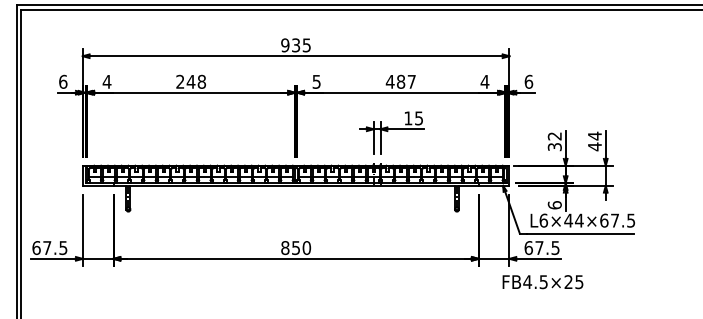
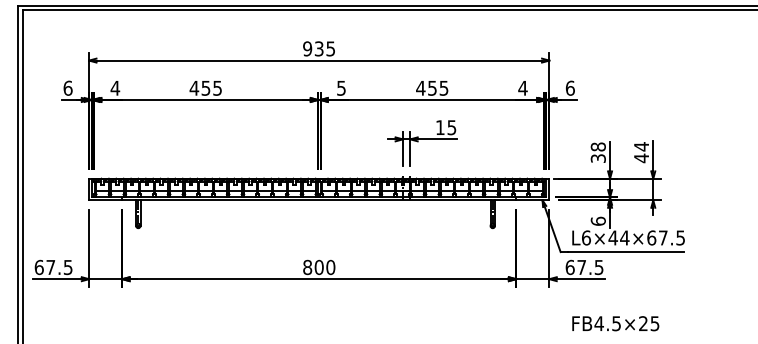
text: (190, 81) -> (205, 87), 248 -> 455
text: (406, 81) -> (438, 87), 487 -> 455
text: (554, 136) -> (597, 147), 32 -> 38
text: (295, 247) -> (318, 266), 850 -> 800
text: (542, 282) -> (615, 324), moved

